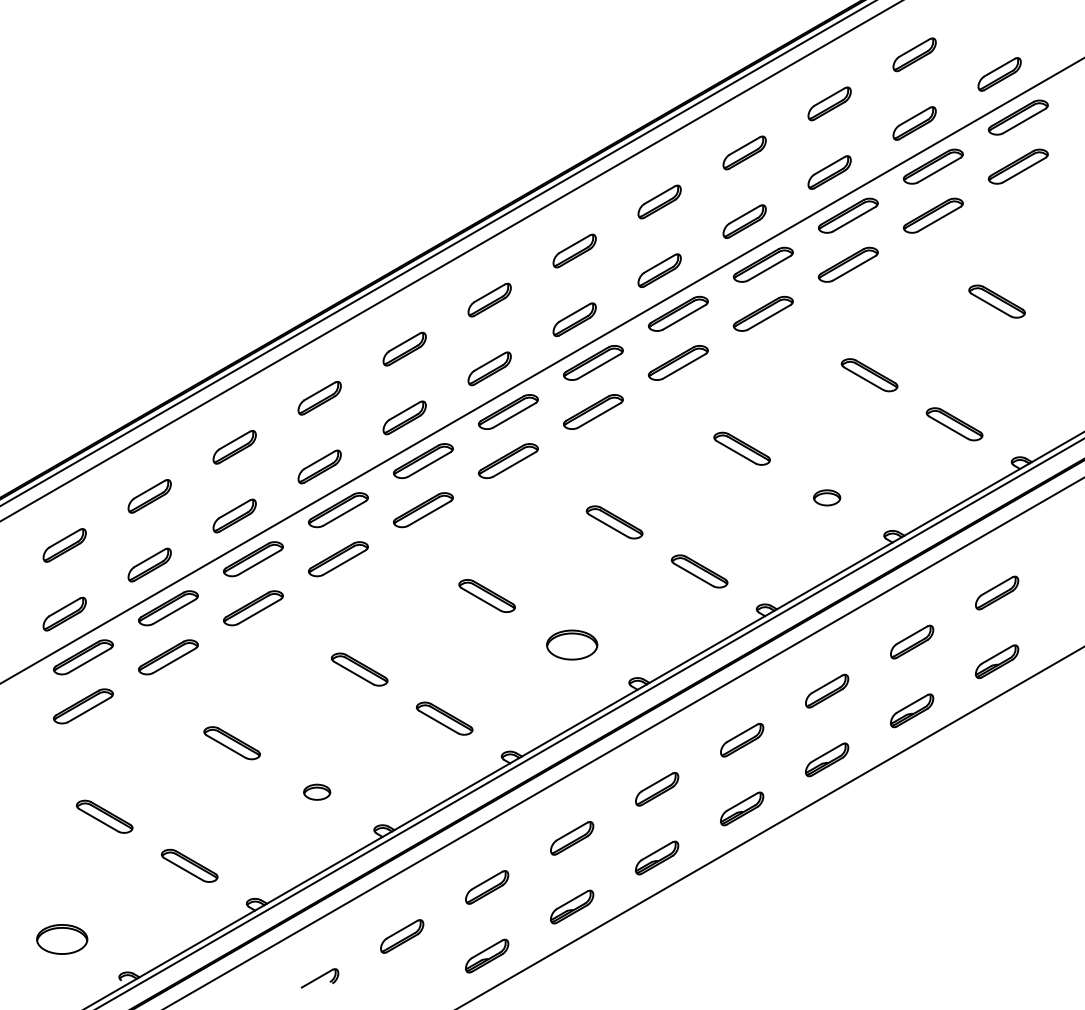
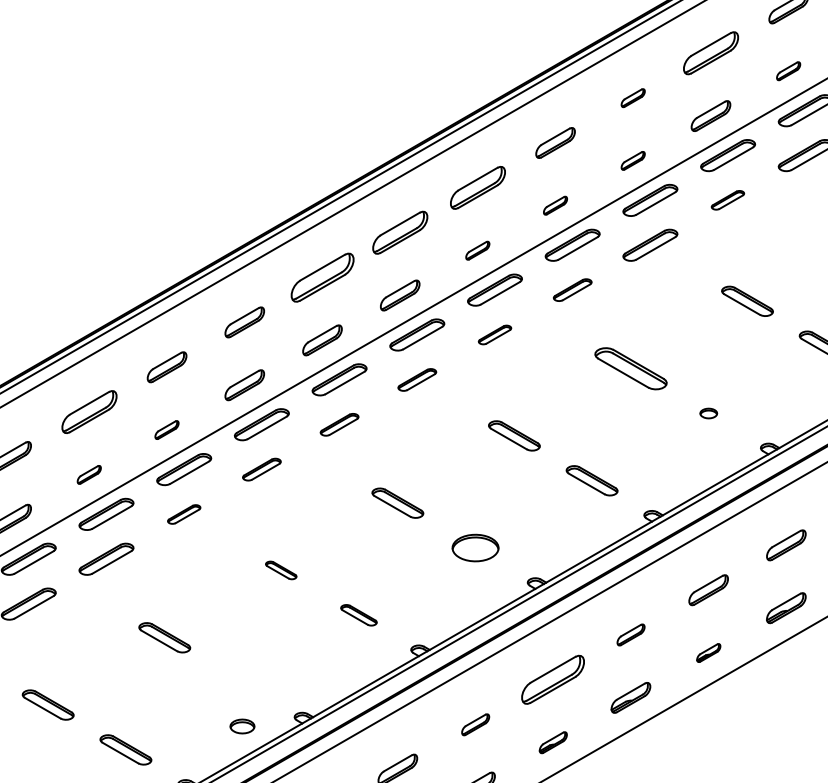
part: (829, 103) -> (710, 52), size x1.4
part: (914, 123) -> (788, 71), size x0.6
part: (744, 152) -> (633, 97), size x0.6
part: (744, 221) -> (633, 160), size x0.6
part: (574, 250) -> (477, 187), size x1.4
part: (847, 264) -> (727, 200), size x0.6
part: (659, 270) -> (555, 205), size x0.6
part: (489, 299) -> (400, 232), size x1.4
part: (574, 319) -> (477, 250), size x0.6
part: (404, 348) -> (322, 276), size x1.6
part: (678, 362) -> (572, 289), size x0.7
part: (593, 411) -> (495, 334), size x0.6
part: (741, 448) -> (630, 368), size x1.4
part: (508, 461) -> (417, 380), size x0.7
part: (149, 496) -> (89, 412), size x1.4
part: (827, 497) -> (709, 413), size x0.7
part: (423, 510) -> (339, 425), size x0.7
part: (234, 515) -> (166, 429), size x0.6
part: (338, 559) -> (261, 469), size x0.7
part: (149, 564) -> (89, 474), size x0.6
part: (253, 608) -> (184, 514), size x0.6
part: (359, 669) -> (281, 570), size x0.6
part: (444, 718) -> (358, 615), size x0.7
part: (742, 739) -> (631, 634), size x0.7
part: (827, 759) -> (709, 652), size x0.6
part: (657, 789) -> (553, 680), size x1.6
part: (317, 791) -> (242, 725), moved
part: (572, 838) -> (475, 724), size x0.7
part: (657, 857) -> (553, 742), size x0.7

